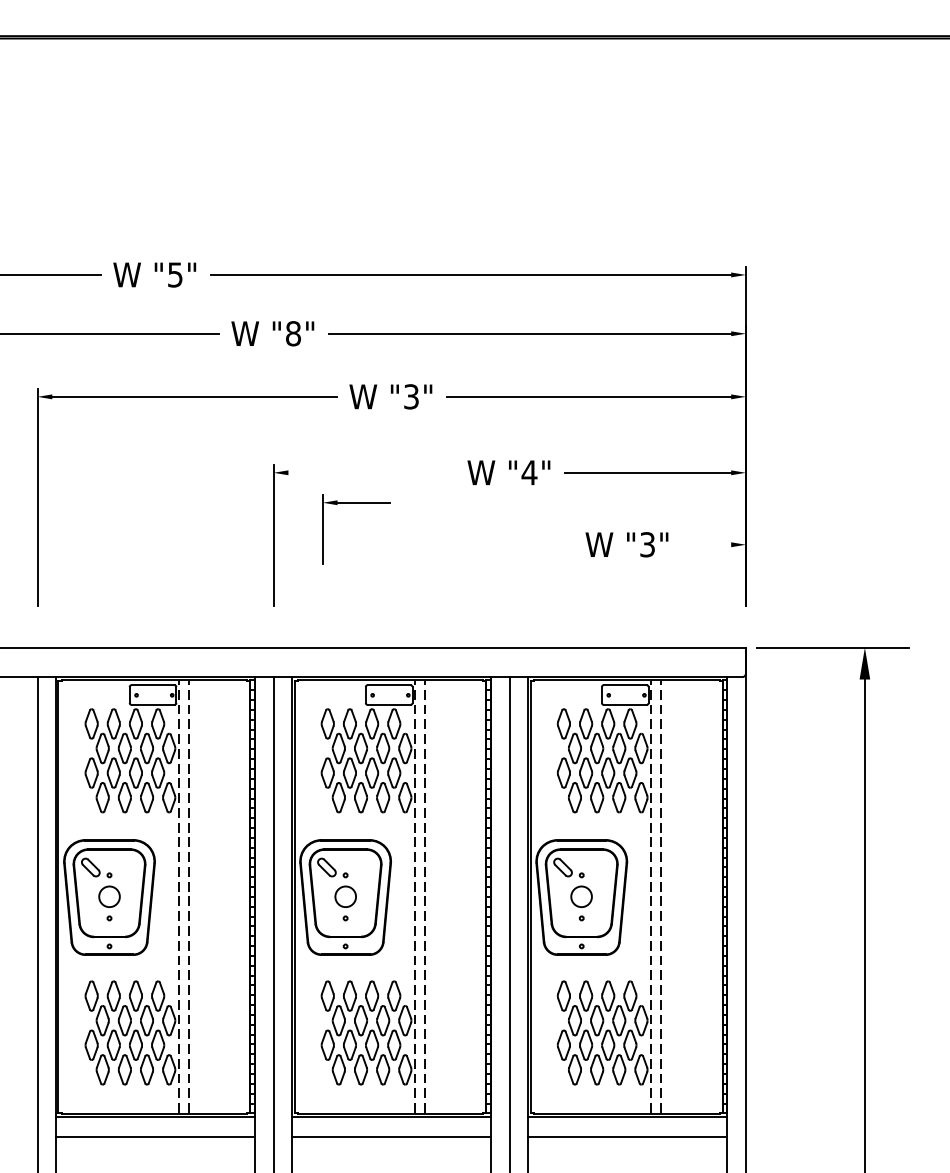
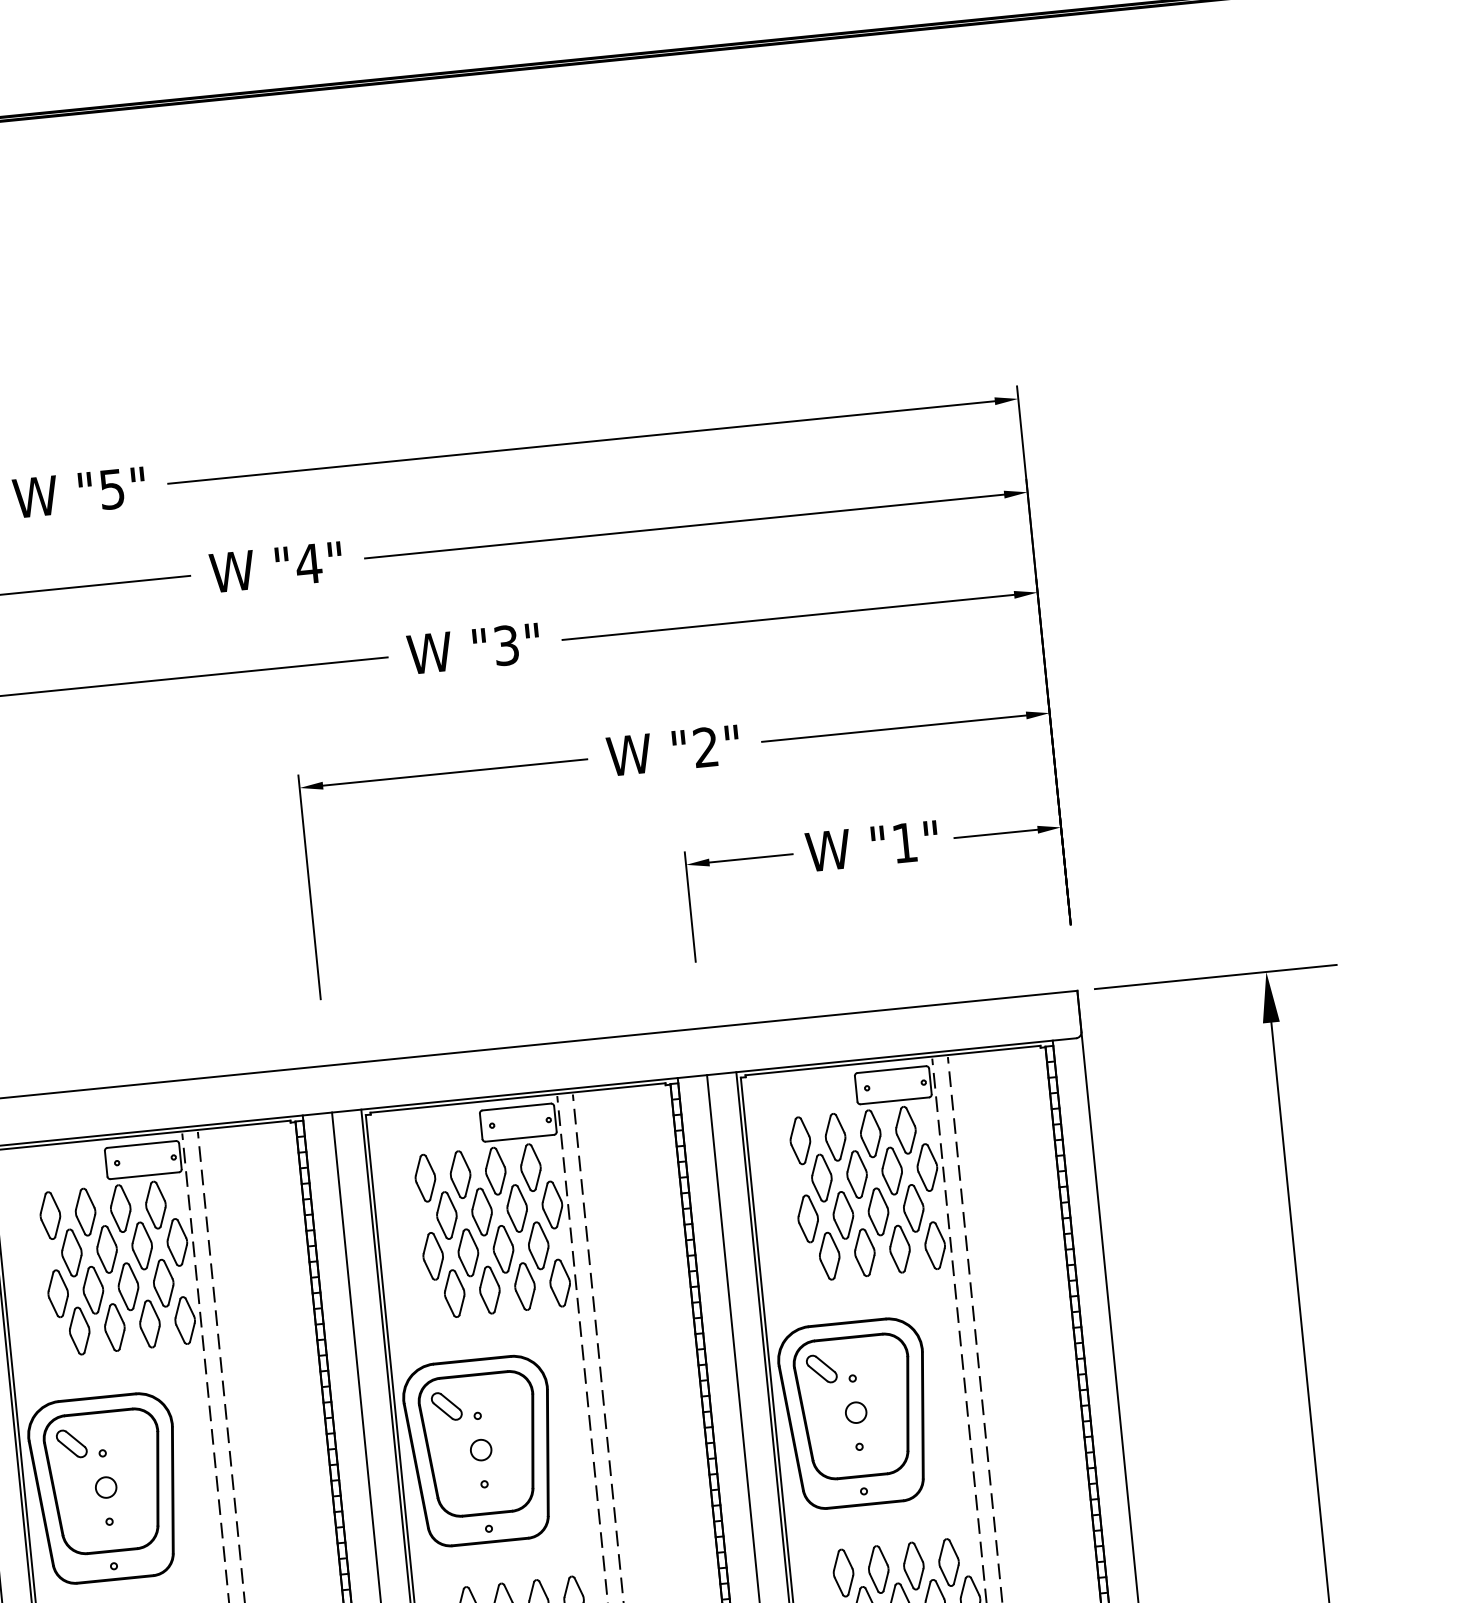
text: (293, 333) -> (309, 563), "8" -> "4"
line: (371, 472) -> (454, 772), added
text: (529, 472) -> (705, 746), "4" -> "2"
part: (356, 503) -> (739, 860), moved
text: (647, 544) -> (904, 842), "3" -> "1"
line: (704, 544) -> (995, 833), added
circle: (109, 896) -> (106, 1486), size x0.62
circle: (345, 896) -> (480, 1449), size x0.62
circle: (581, 896) -> (855, 1412), size x0.62

